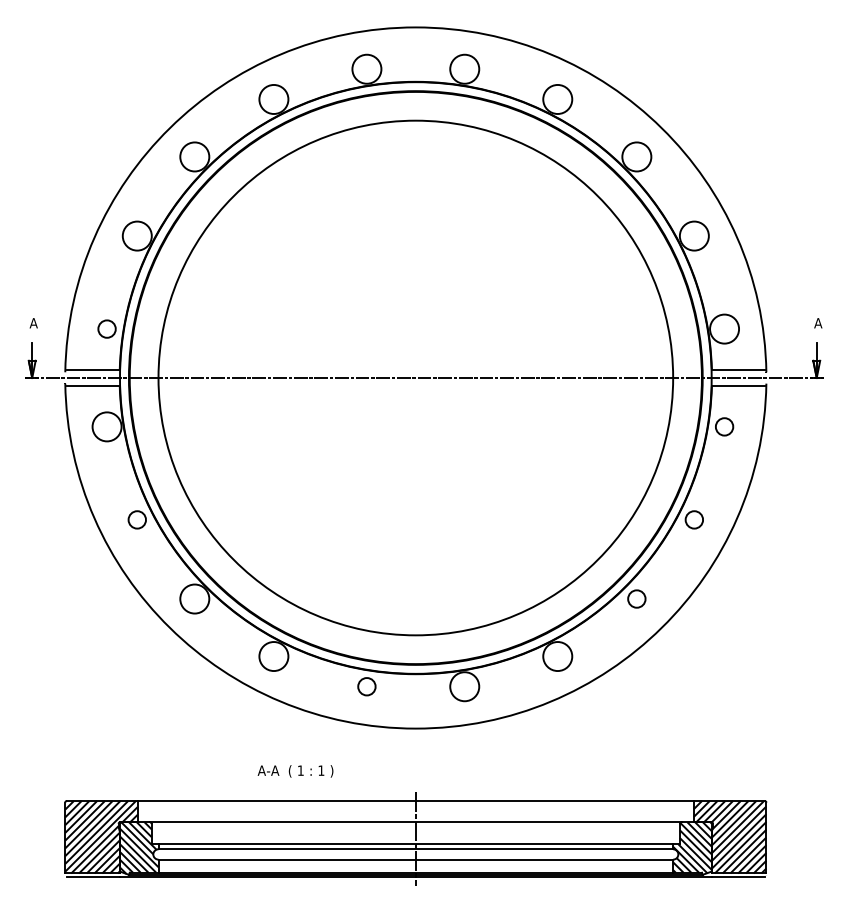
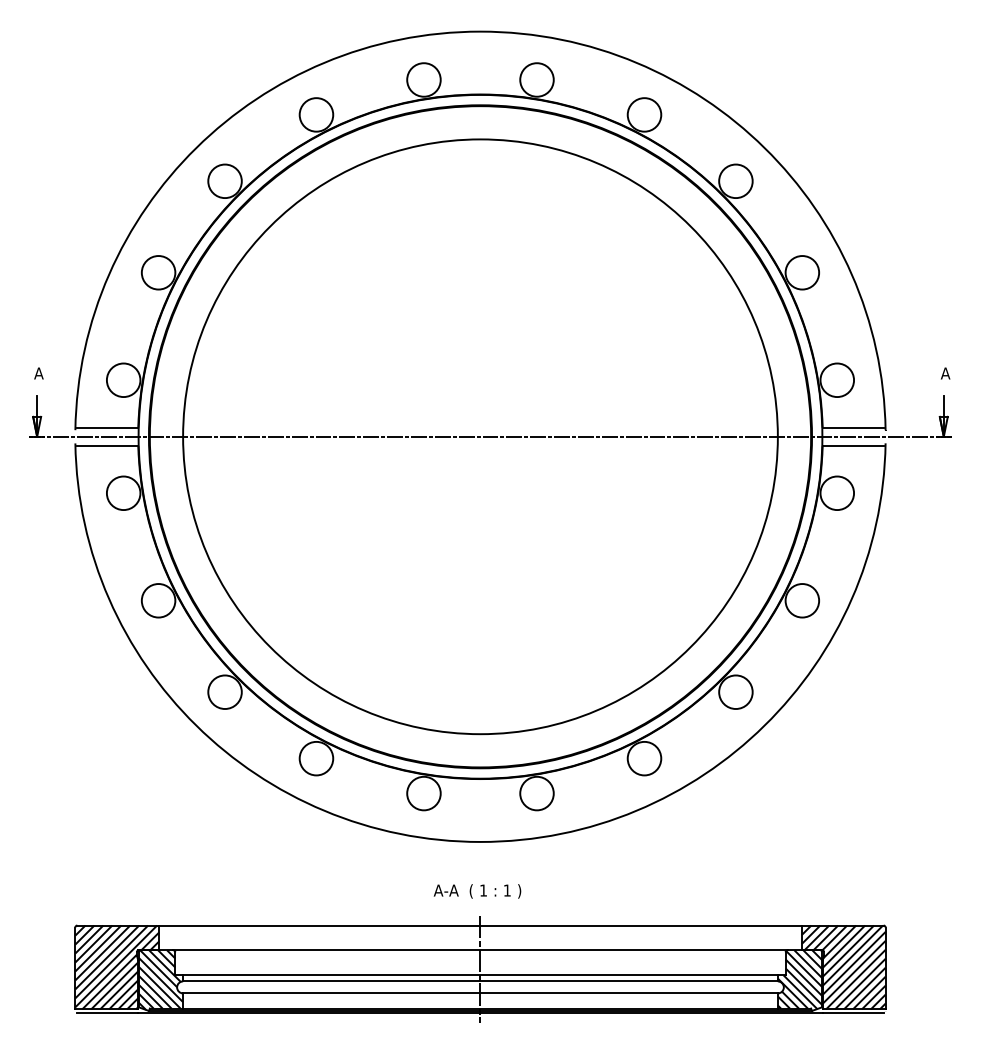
circle: (106, 329) -> (123, 380), size x1.67
circle: (724, 427) -> (837, 493), size x1.67
circle: (137, 519) -> (158, 600), size x1.67
circle: (694, 519) -> (802, 600), size x1.67
circle: (636, 599) -> (735, 692), size x1.67
circle: (366, 686) -> (423, 793), size x1.67
text: (295, 771) -> (477, 891), moved

